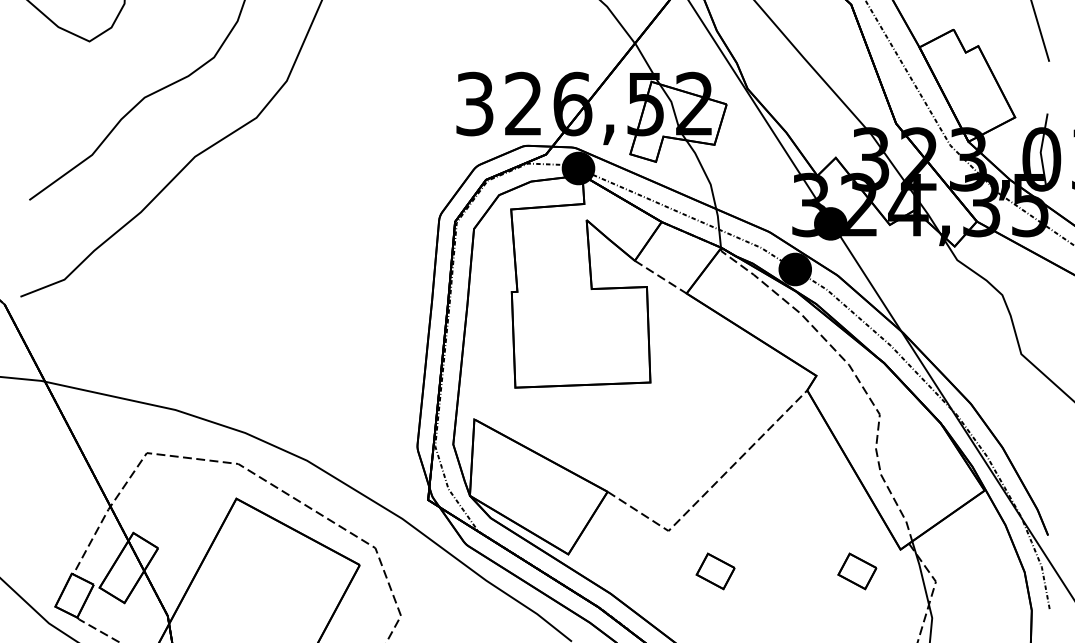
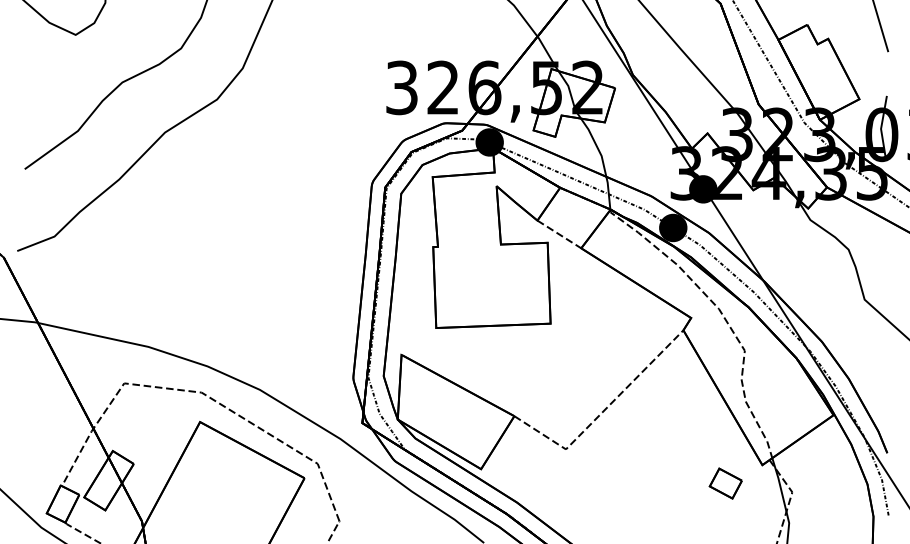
part: (715, 571) -> (605, 483), removed

